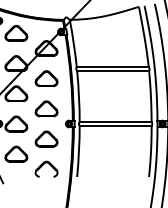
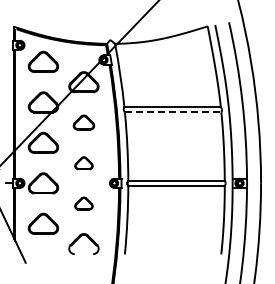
line: (113, 71) -> (173, 112), solid -> dashed
part: (46, 78) -> (83, 122), size x0.7
part: (46, 109) -> (83, 163), size x0.6
part: (46, 138) -> (83, 203), size x0.6

